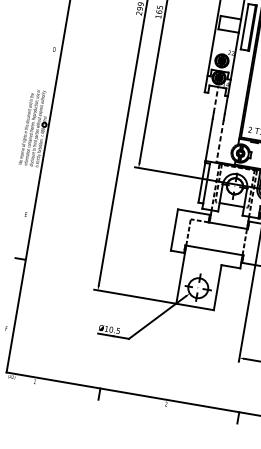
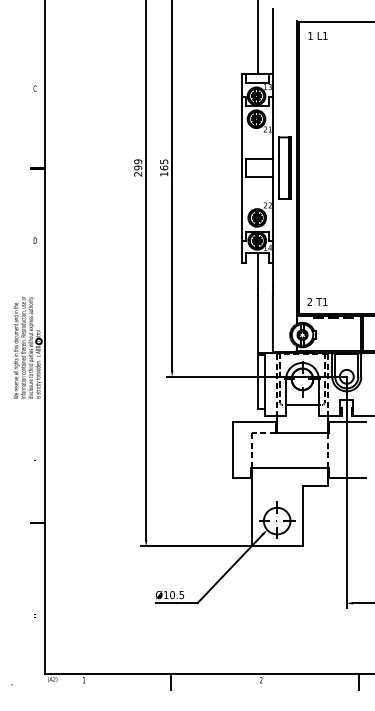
line: (216, 99) -> (258, 269), dashed -> solid
line: (219, 141) -> (272, 323), dashed -> solid

